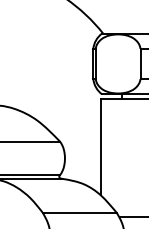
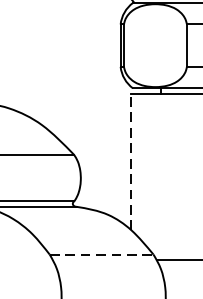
line: (100, 146) -> (130, 161), solid -> dashed
line: (79, 212) -> (101, 254), solid -> dashed

